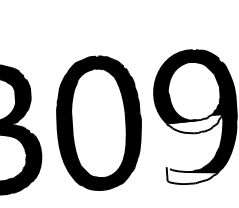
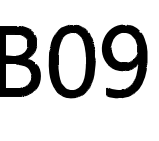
fill: (194, 124) -> (123, 65), added
fill: (192, 174) -> (120, 92), added

